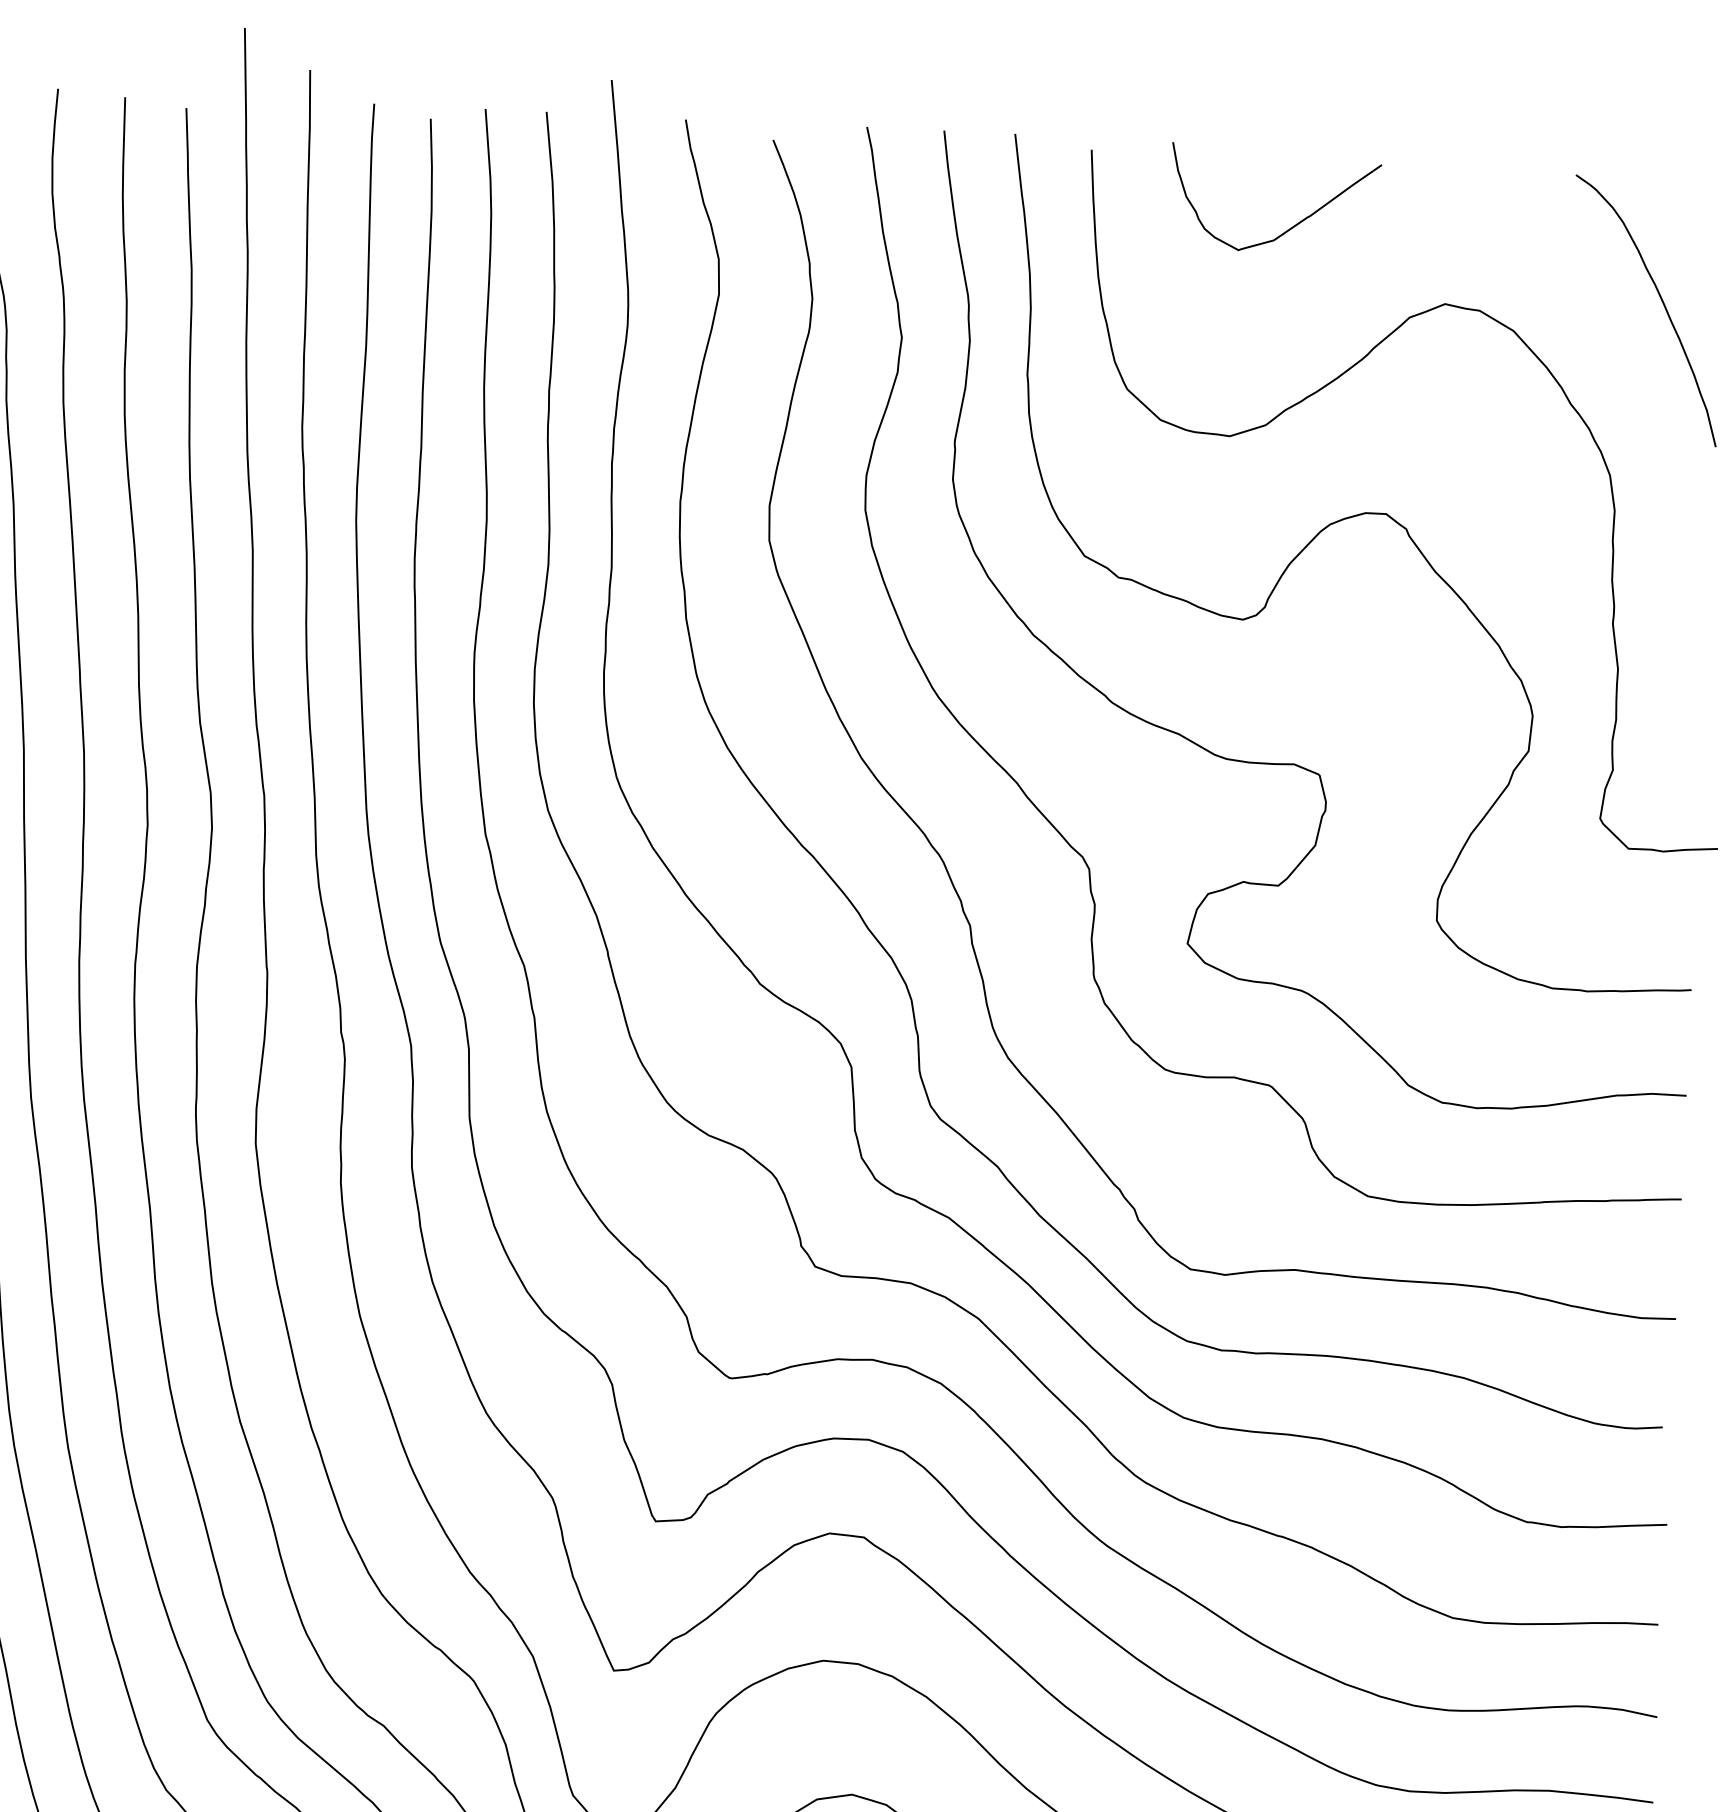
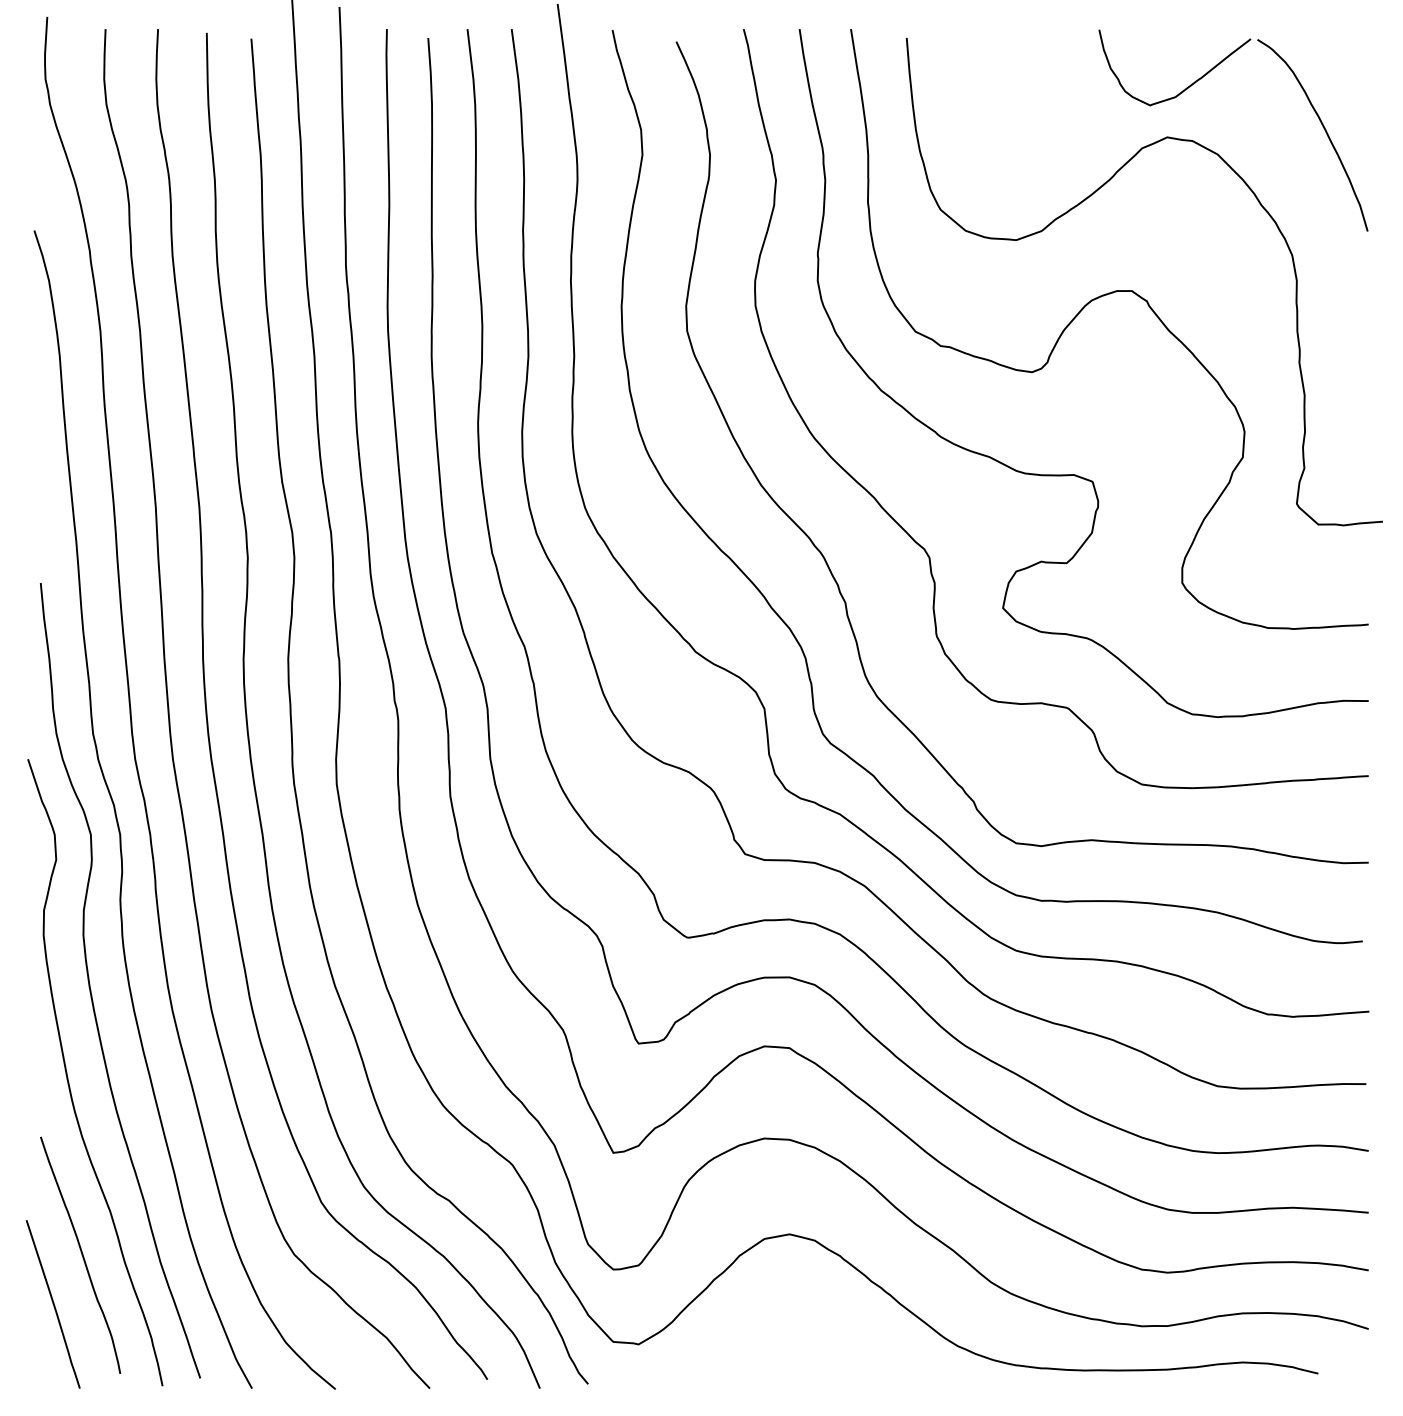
curve: (1291, 226) -> (1187, 86), moved

